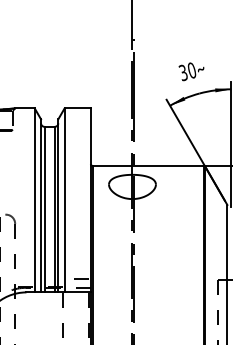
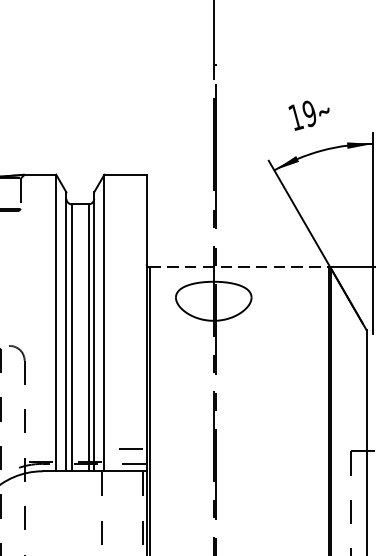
text: (187, 72) -> (302, 116), 30 -> 19
line: (148, 165) -> (239, 266), solid -> dashed

